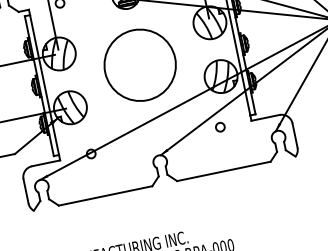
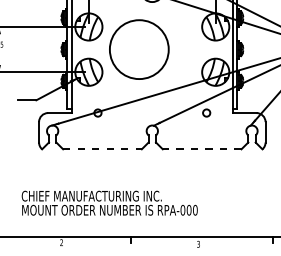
circle: (140, 65) -> (139, 49), moved
line: (223, 171) -> (201, 149), solid -> dashed
line: (105, 196) -> (102, 149), solid -> dashed

